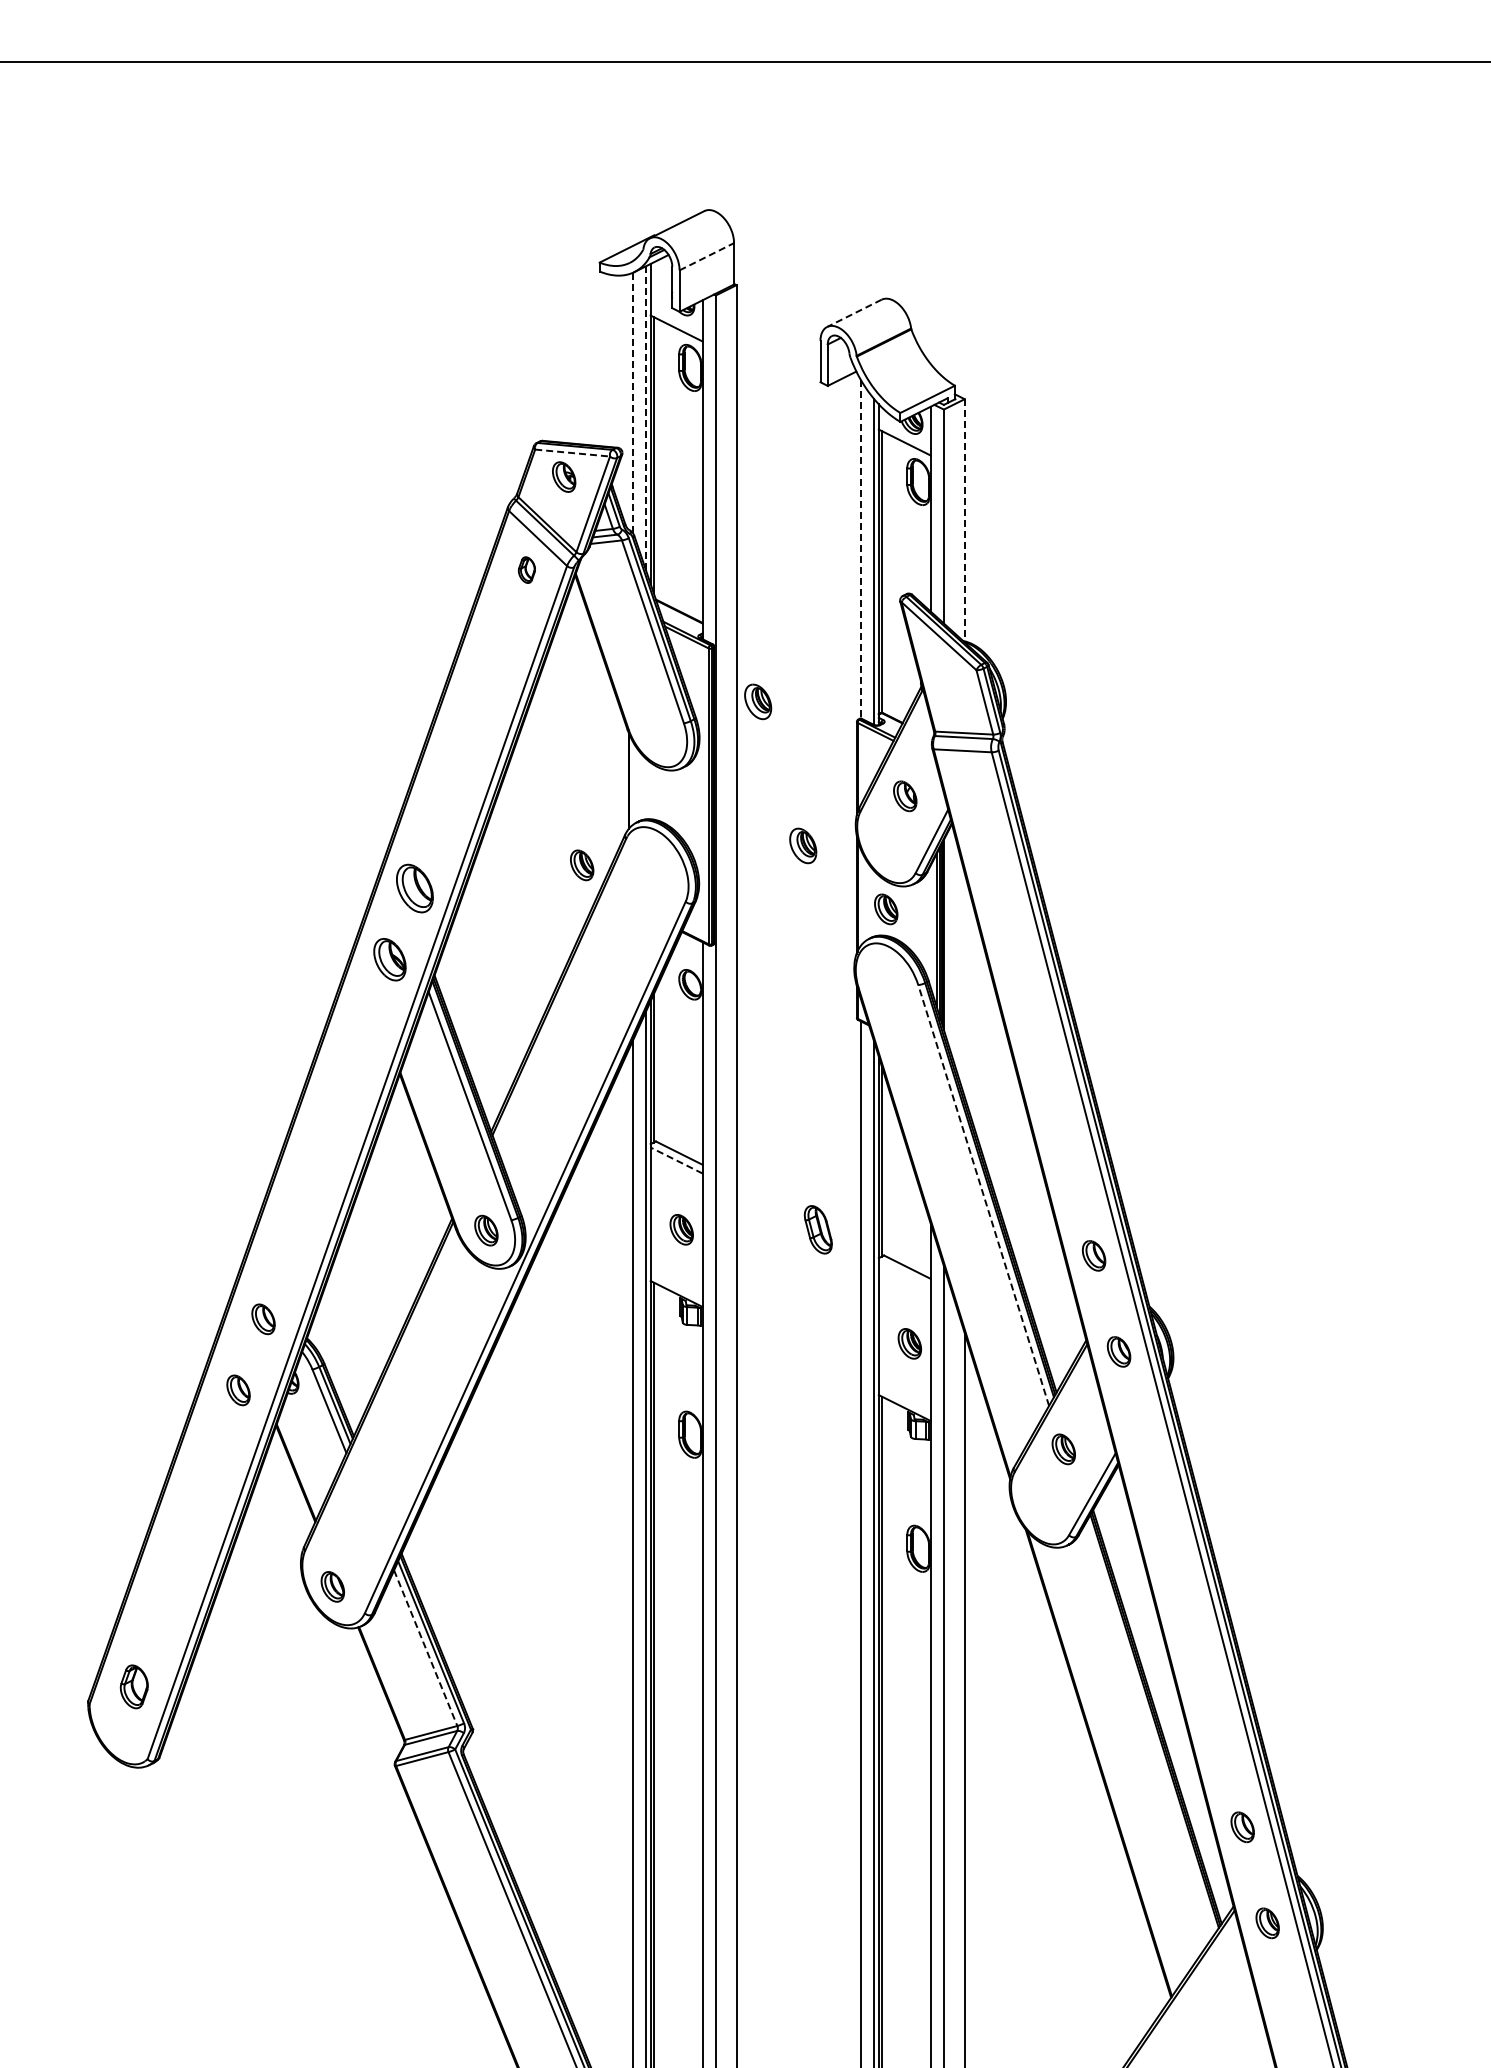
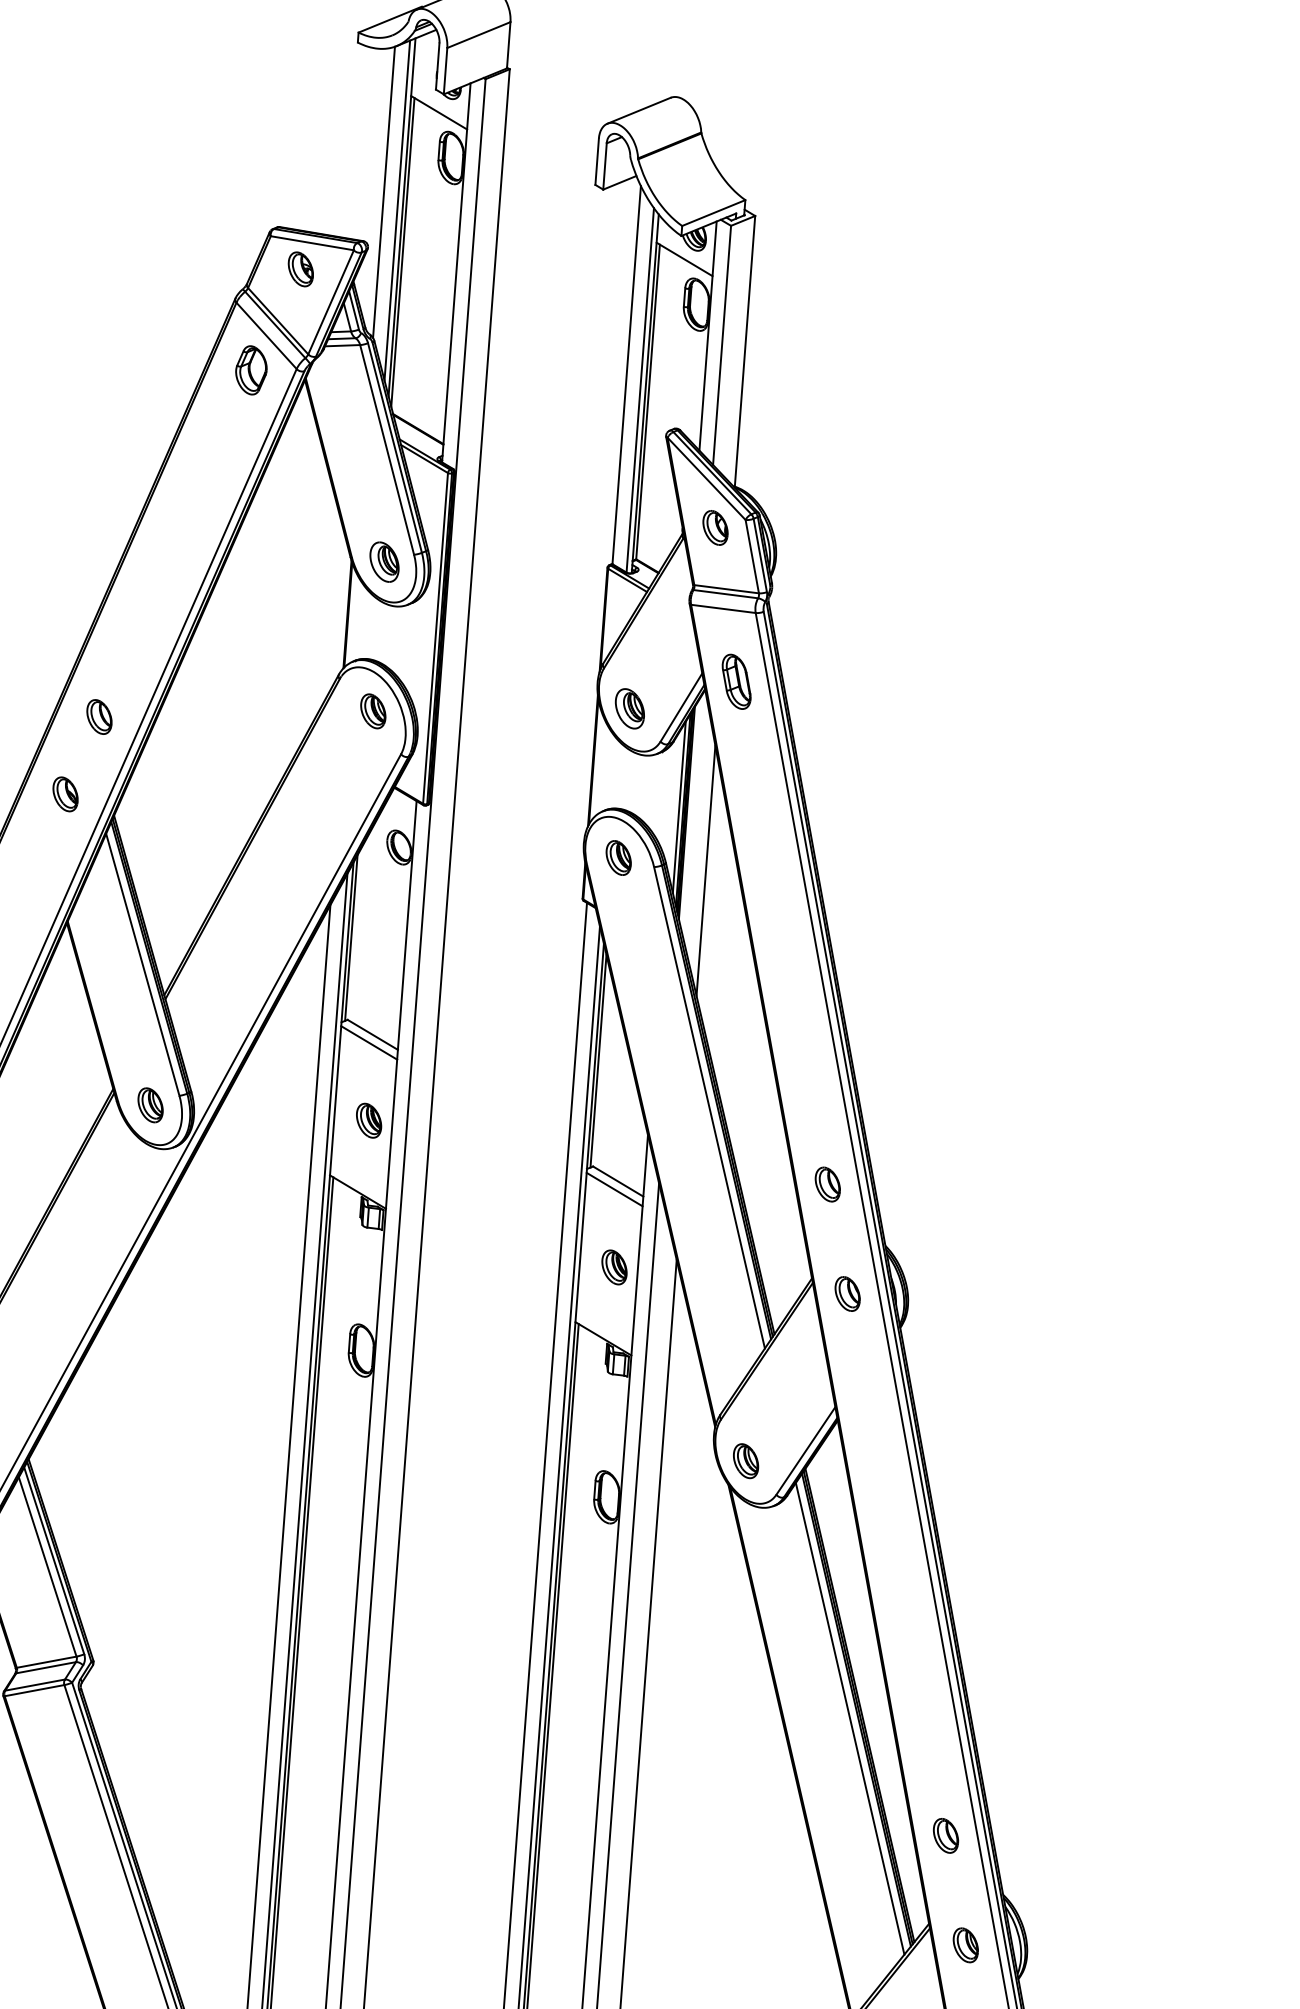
line: (707, 256) -> (479, 34), dashed -> solid
line: (853, 313) -> (638, 110), dashed -> solid
line: (632, 403) -> (383, 192), dashed -> solid
line: (646, 418) -> (397, 210), dashed -> solid
line: (572, 453) -> (312, 243), dashed -> solid
line: (964, 520) -> (744, 351), dashed -> solid
line: (861, 550) -> (627, 376), dashed -> solid
part: (526, 569) -> (251, 369), size x1.67
part: (758, 701) -> (384, 561), moved
part: (905, 796) -> (715, 528), moved
part: (803, 845) -> (630, 708), moved
part: (582, 865) -> (373, 711), moved
part: (414, 888) -> (98, 716), size x0.62
part: (886, 909) -> (619, 858), moved
part: (389, 959) -> (65, 794), size x0.71
line: (964, 984) -> (705, 870), added
line: (676, 1160) -> (369, 1042), dashed -> solid
line: (983, 1195) -> (709, 1107), dashed -> solid
part: (817, 1229) -> (735, 681), moved
line: (904, 1274) -> (614, 1189), added
part: (1063, 1449) -> (745, 1461), moved
line: (425, 1648) -> (47, 1567), dashed -> solid
line: (1149, 1729) -> (849, 1718), added

